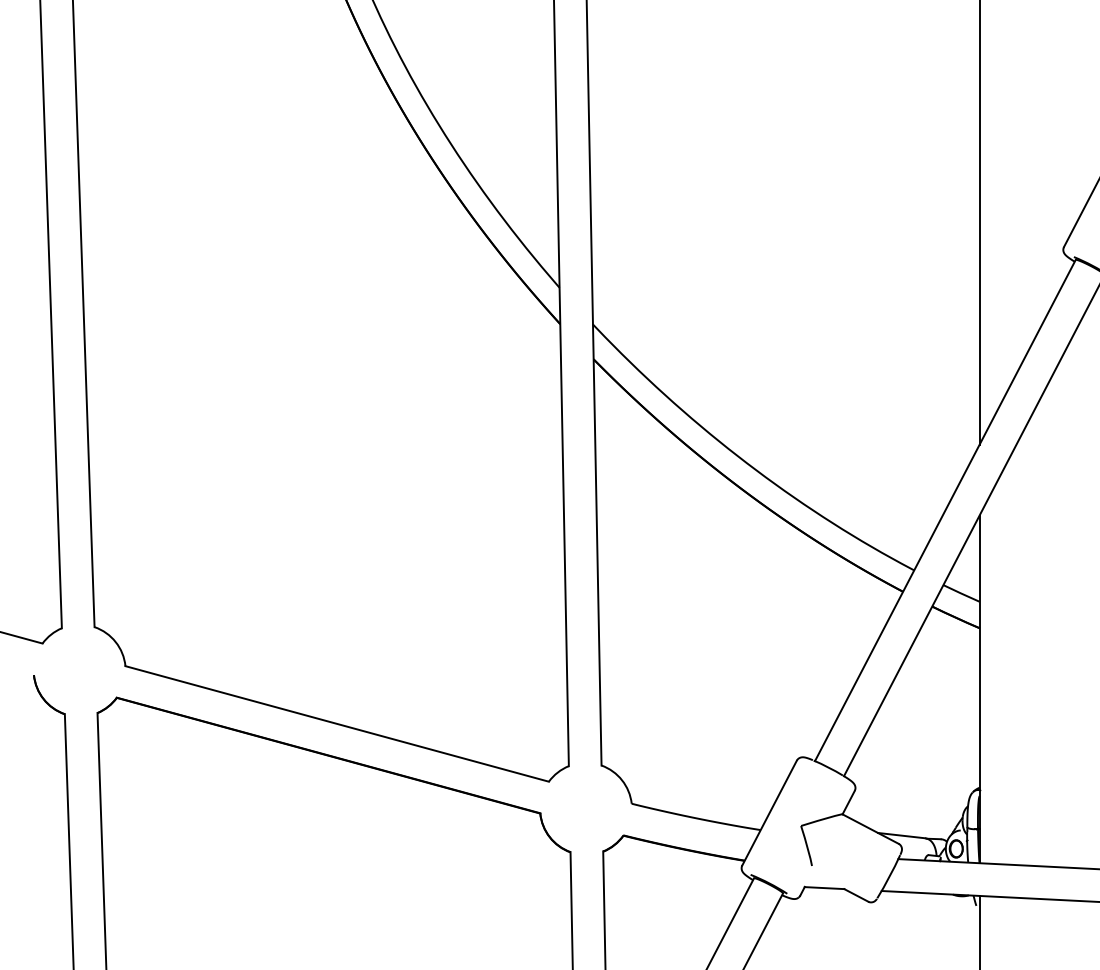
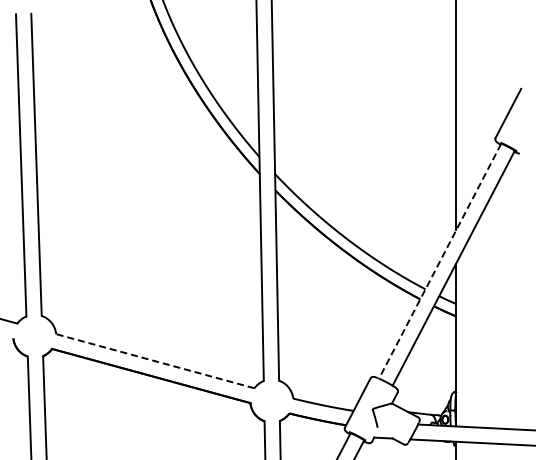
line: (944, 510) -> (439, 261), solid -> dashed
line: (337, 724) -> (155, 361), solid -> dashed

